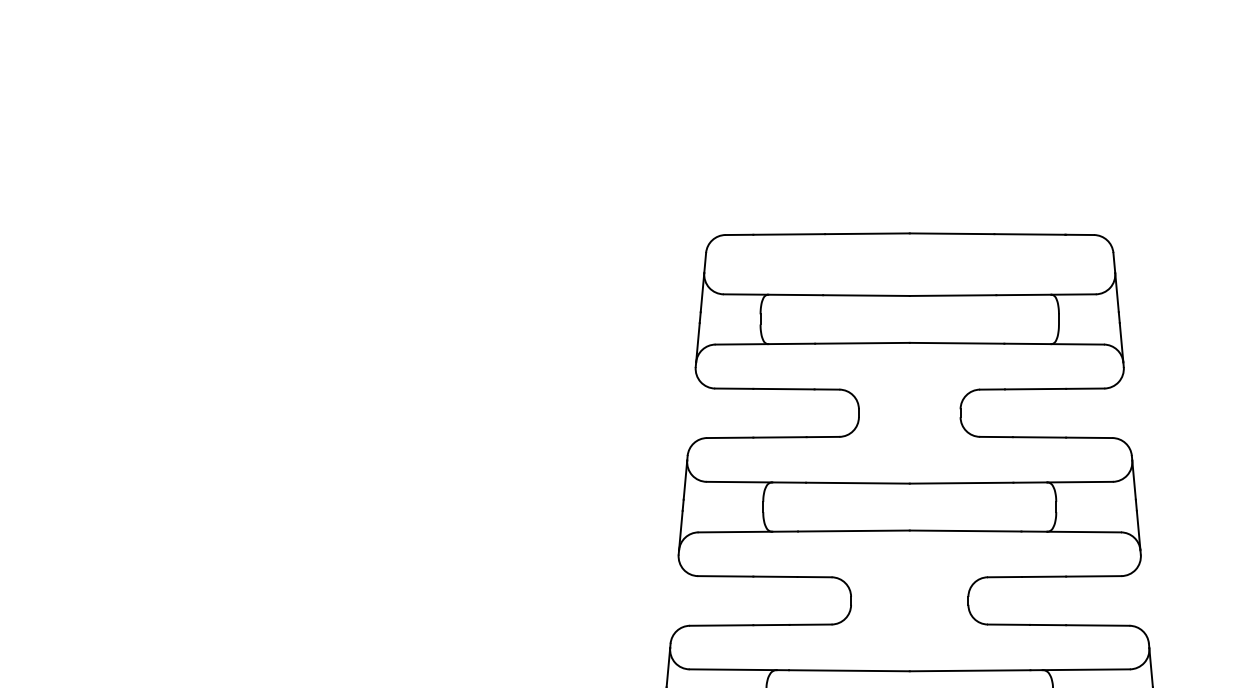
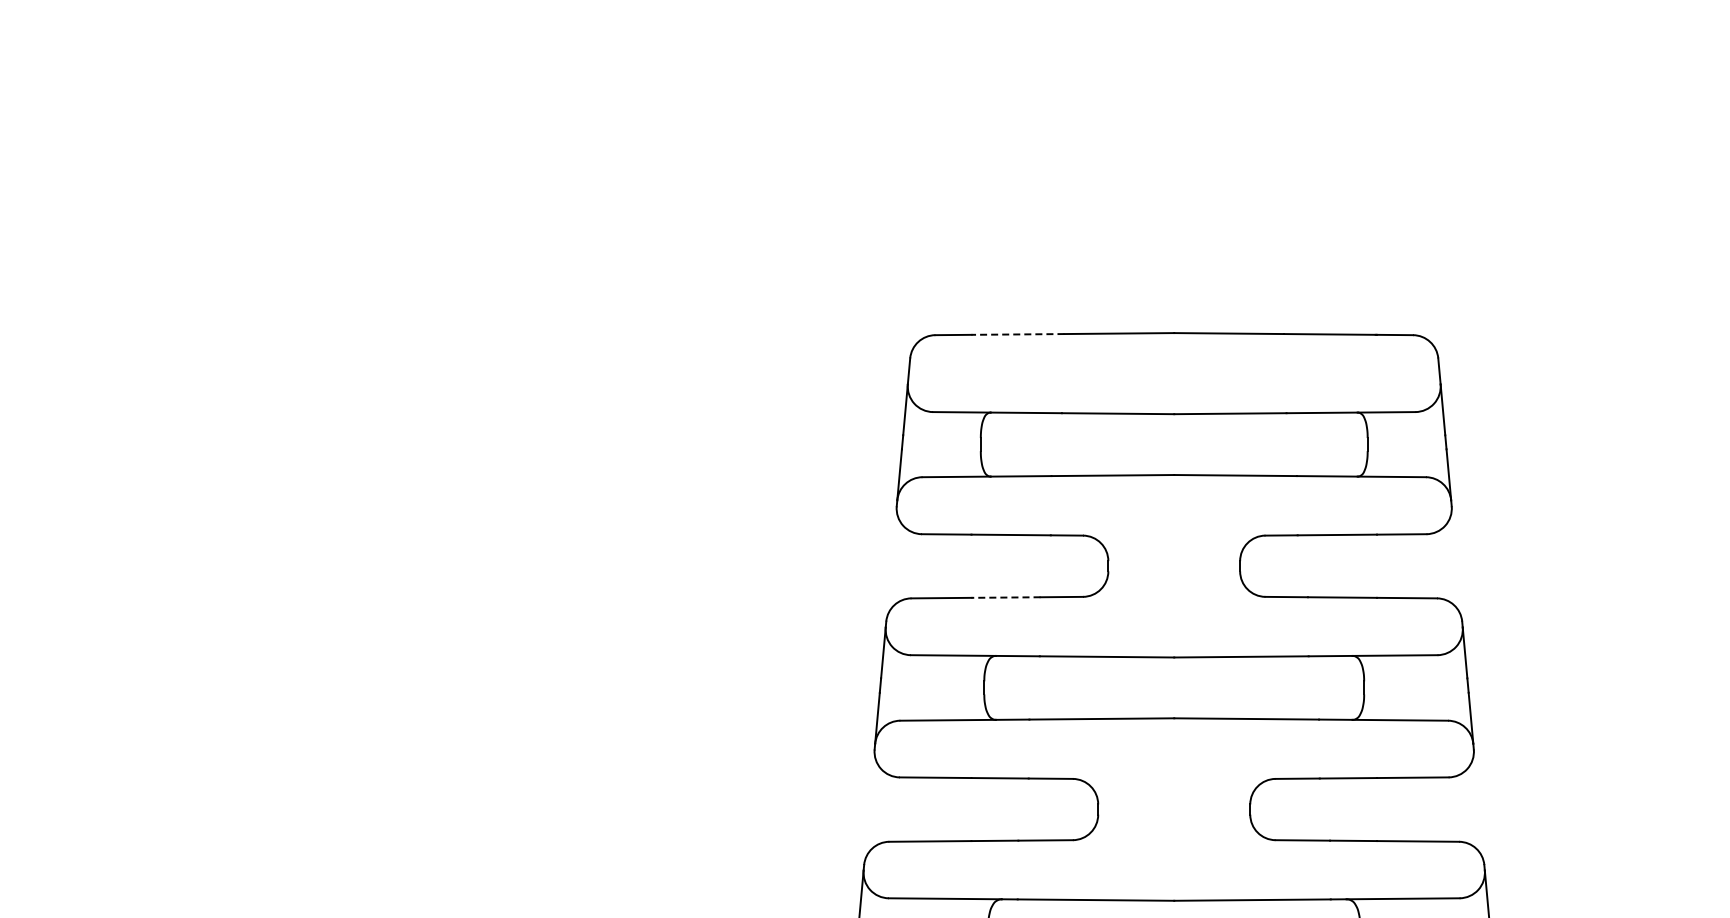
line: (788, 234) -> (1017, 334), solid -> dashed
line: (780, 437) -> (1006, 597), solid -> dashed

